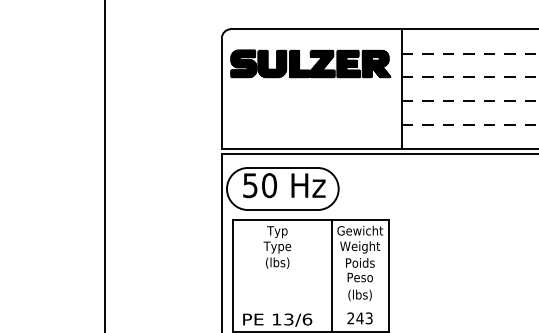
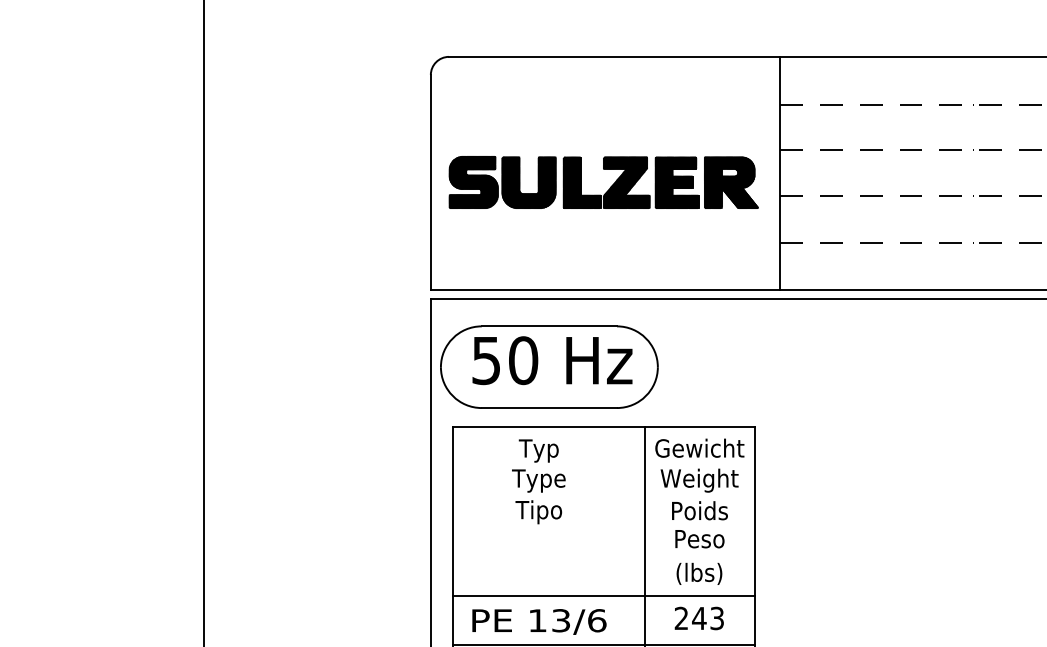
part: (310, 63) -> (603, 181), moved
text: (277, 263) -> (539, 511), (lbs) -> Tipo
line: (310, 307) -> (603, 597), added

